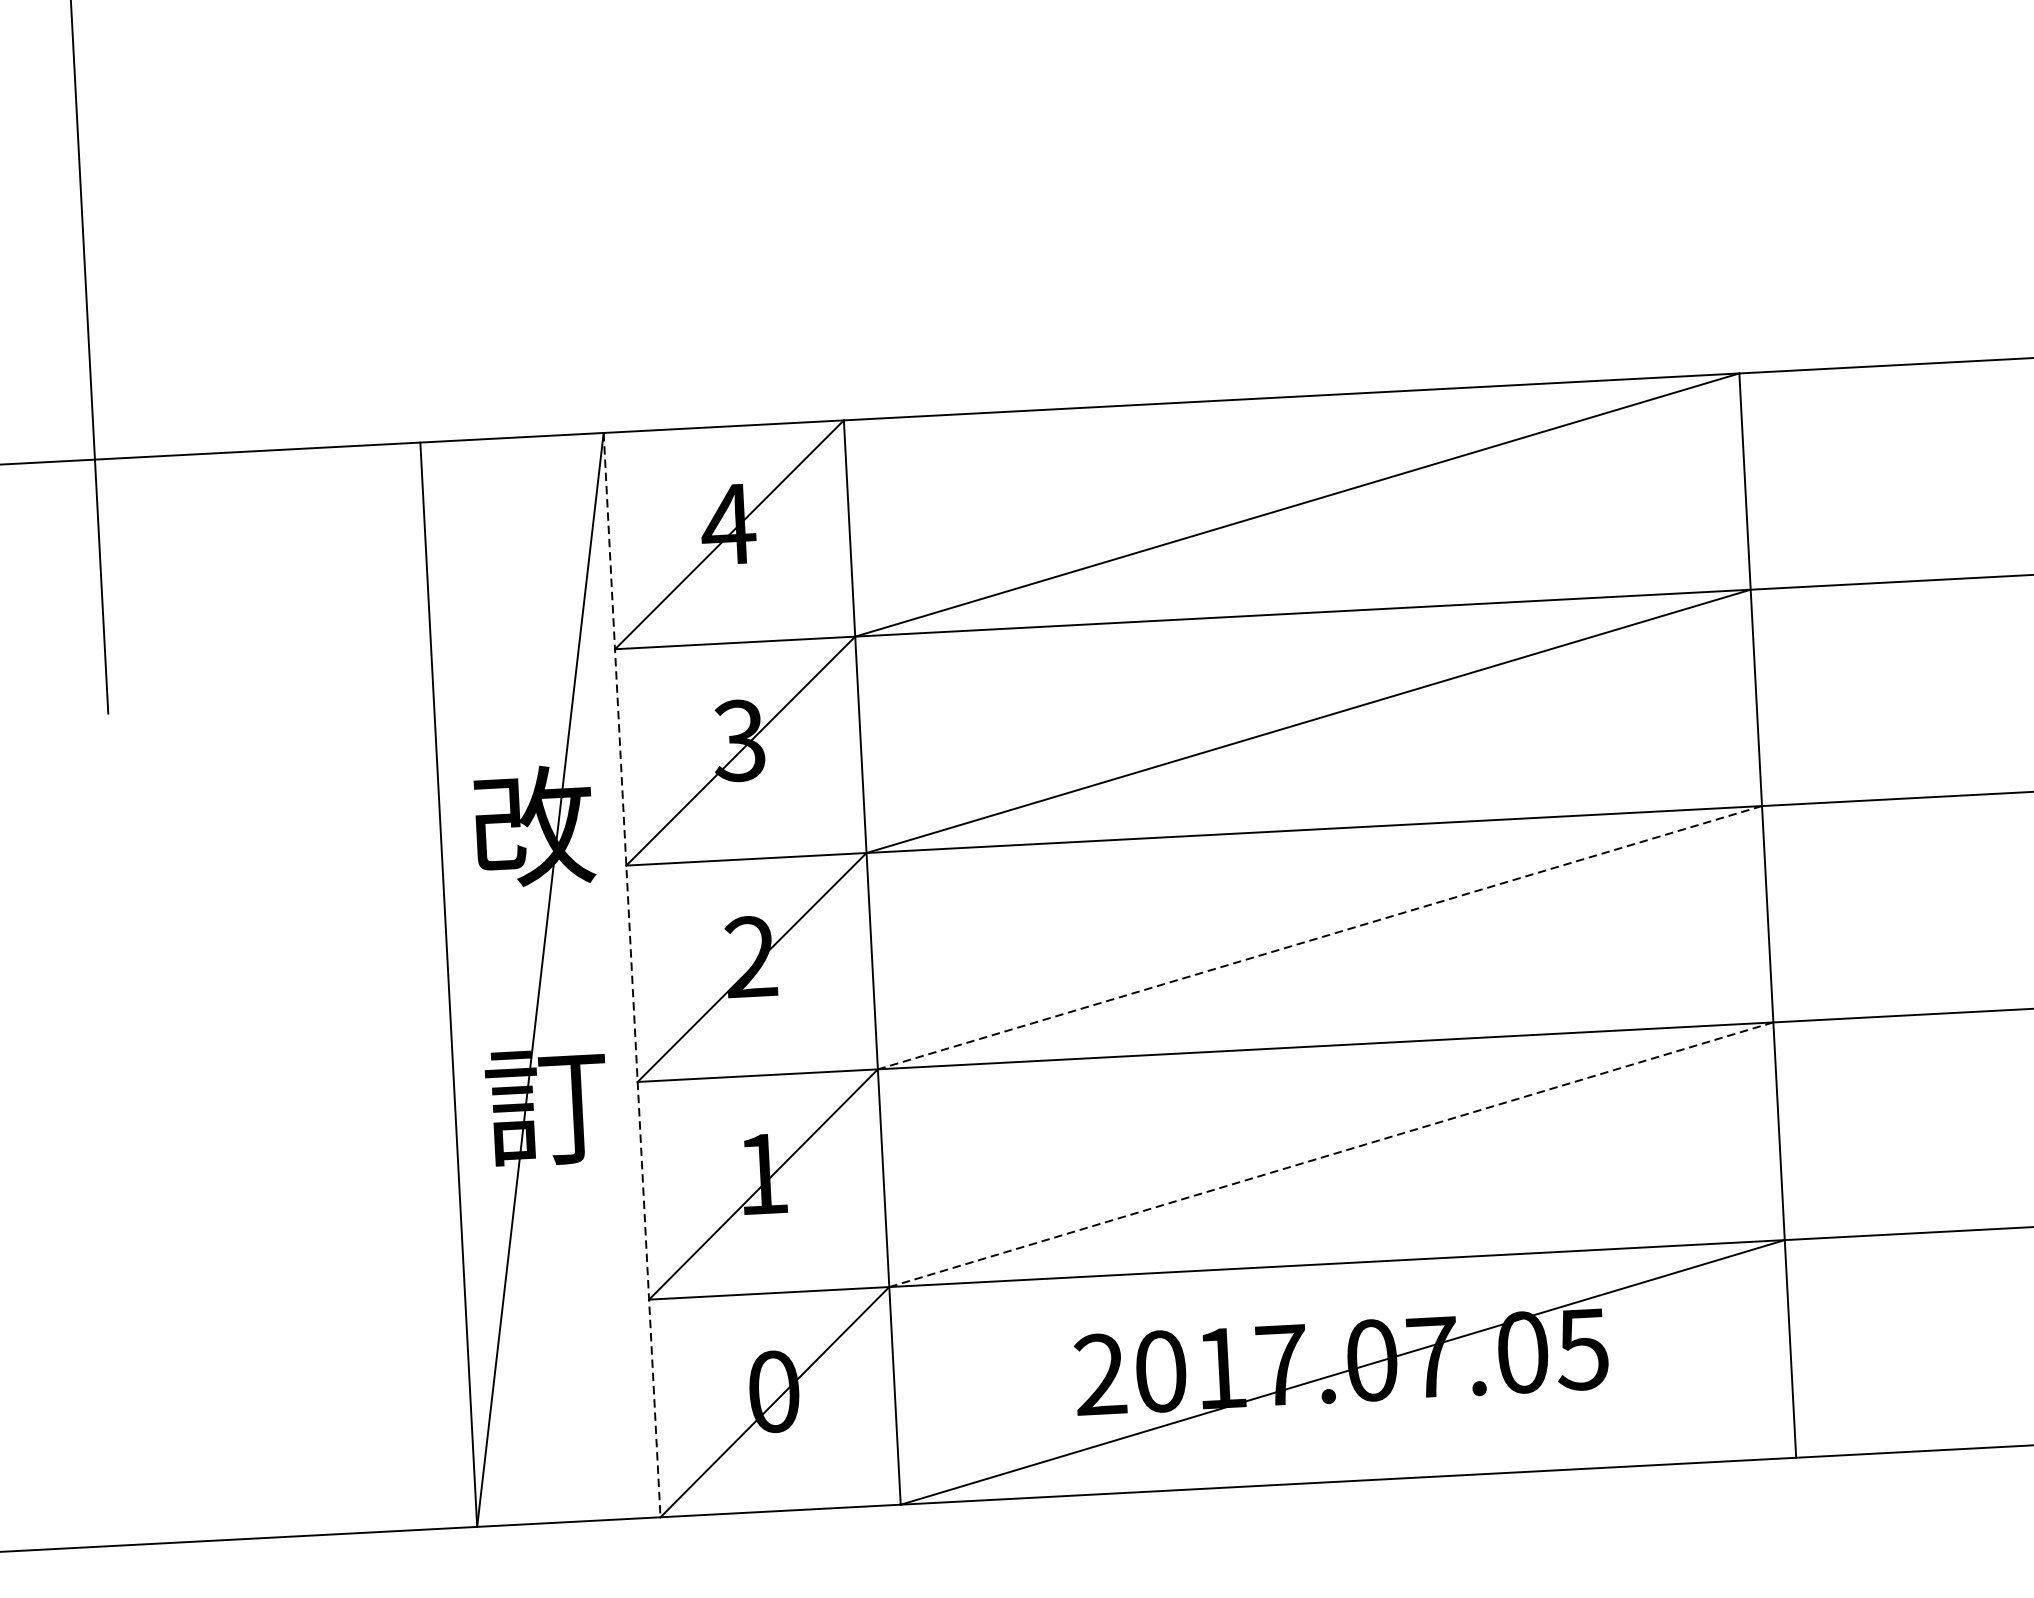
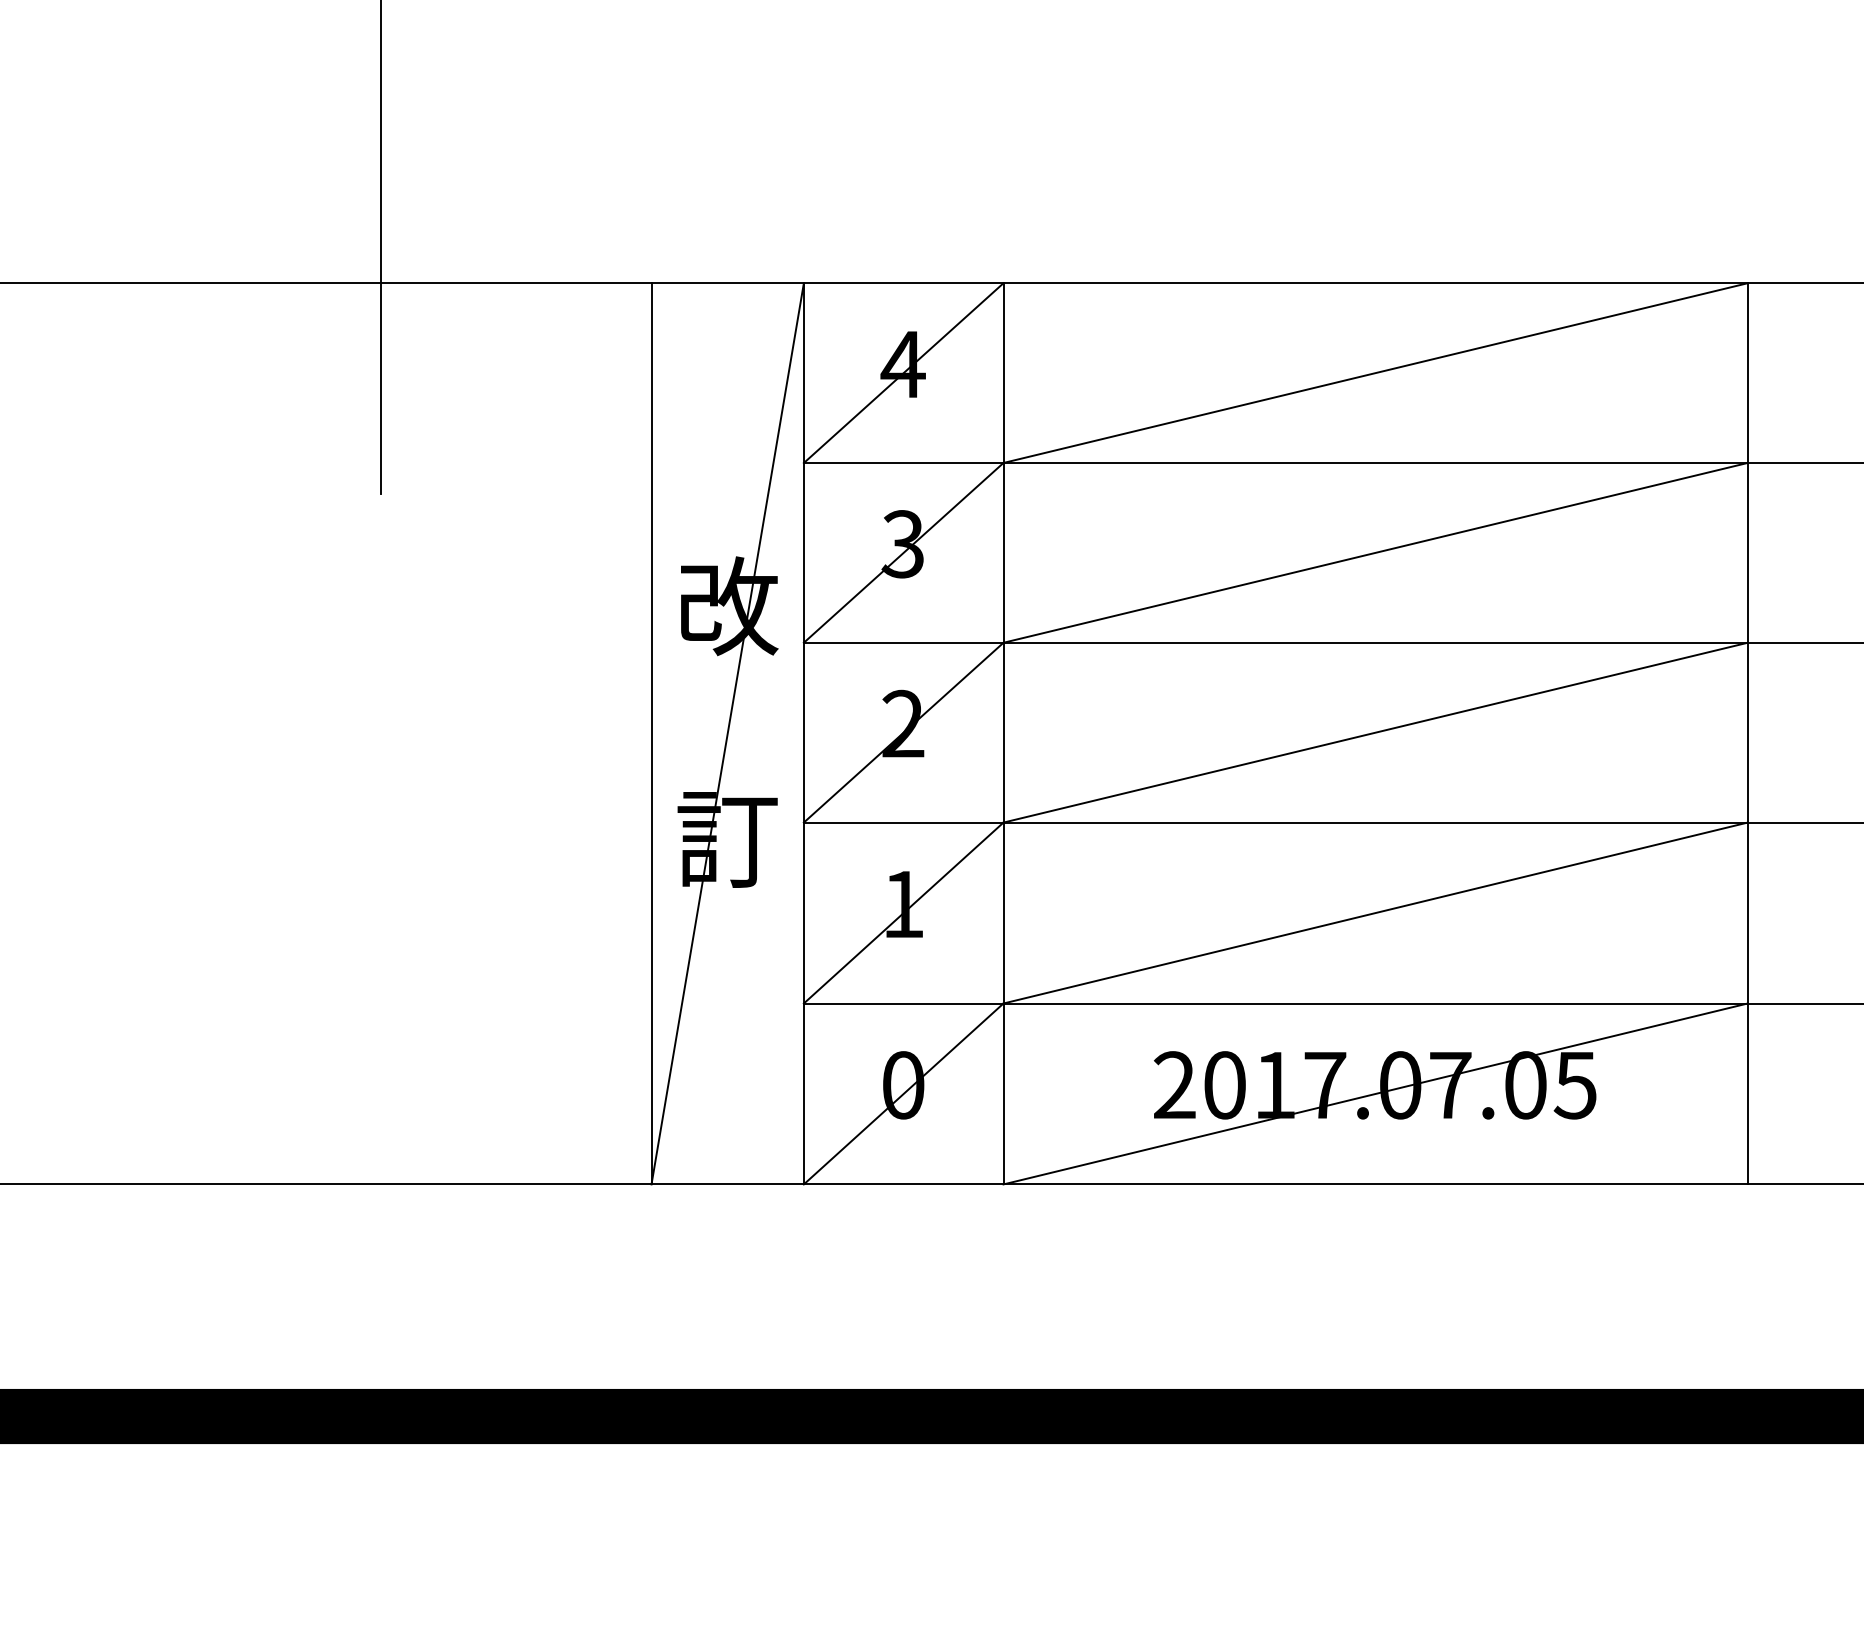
line: (1319, 937) -> (1375, 732), dashed -> solid
line: (631, 974) -> (803, 733), dashed -> solid
line: (1331, 1155) -> (1375, 913), dashed -> solid

